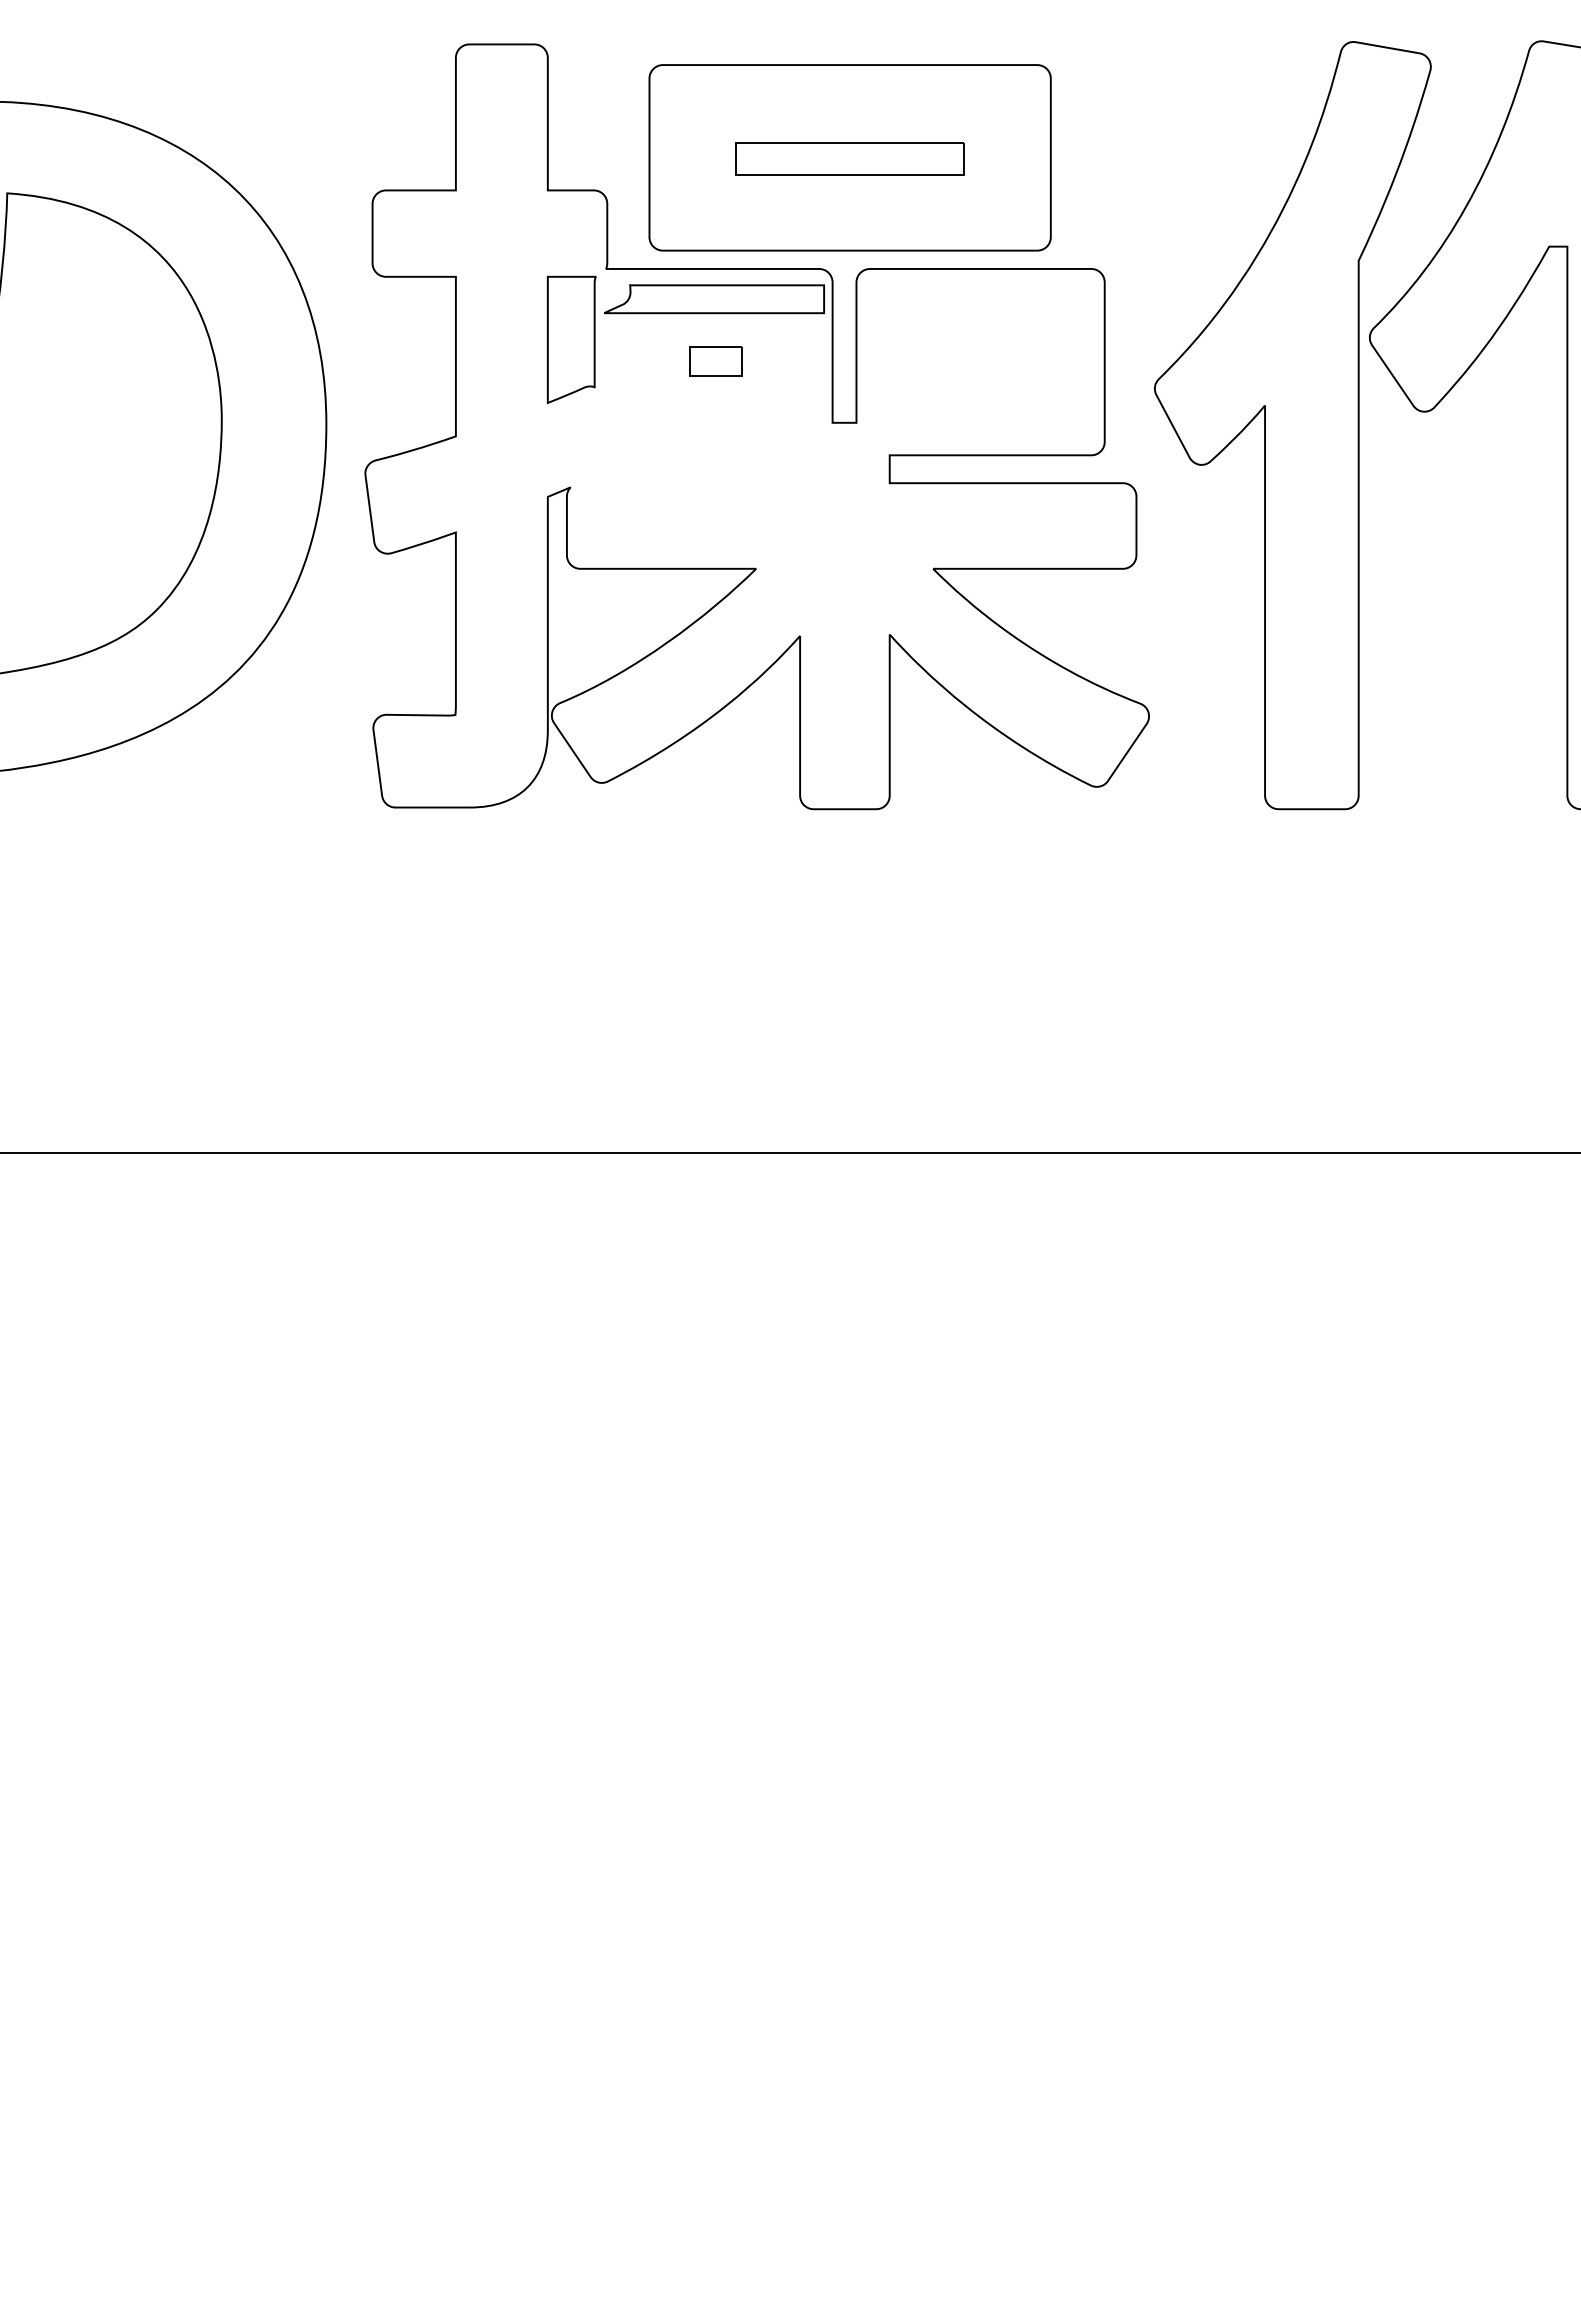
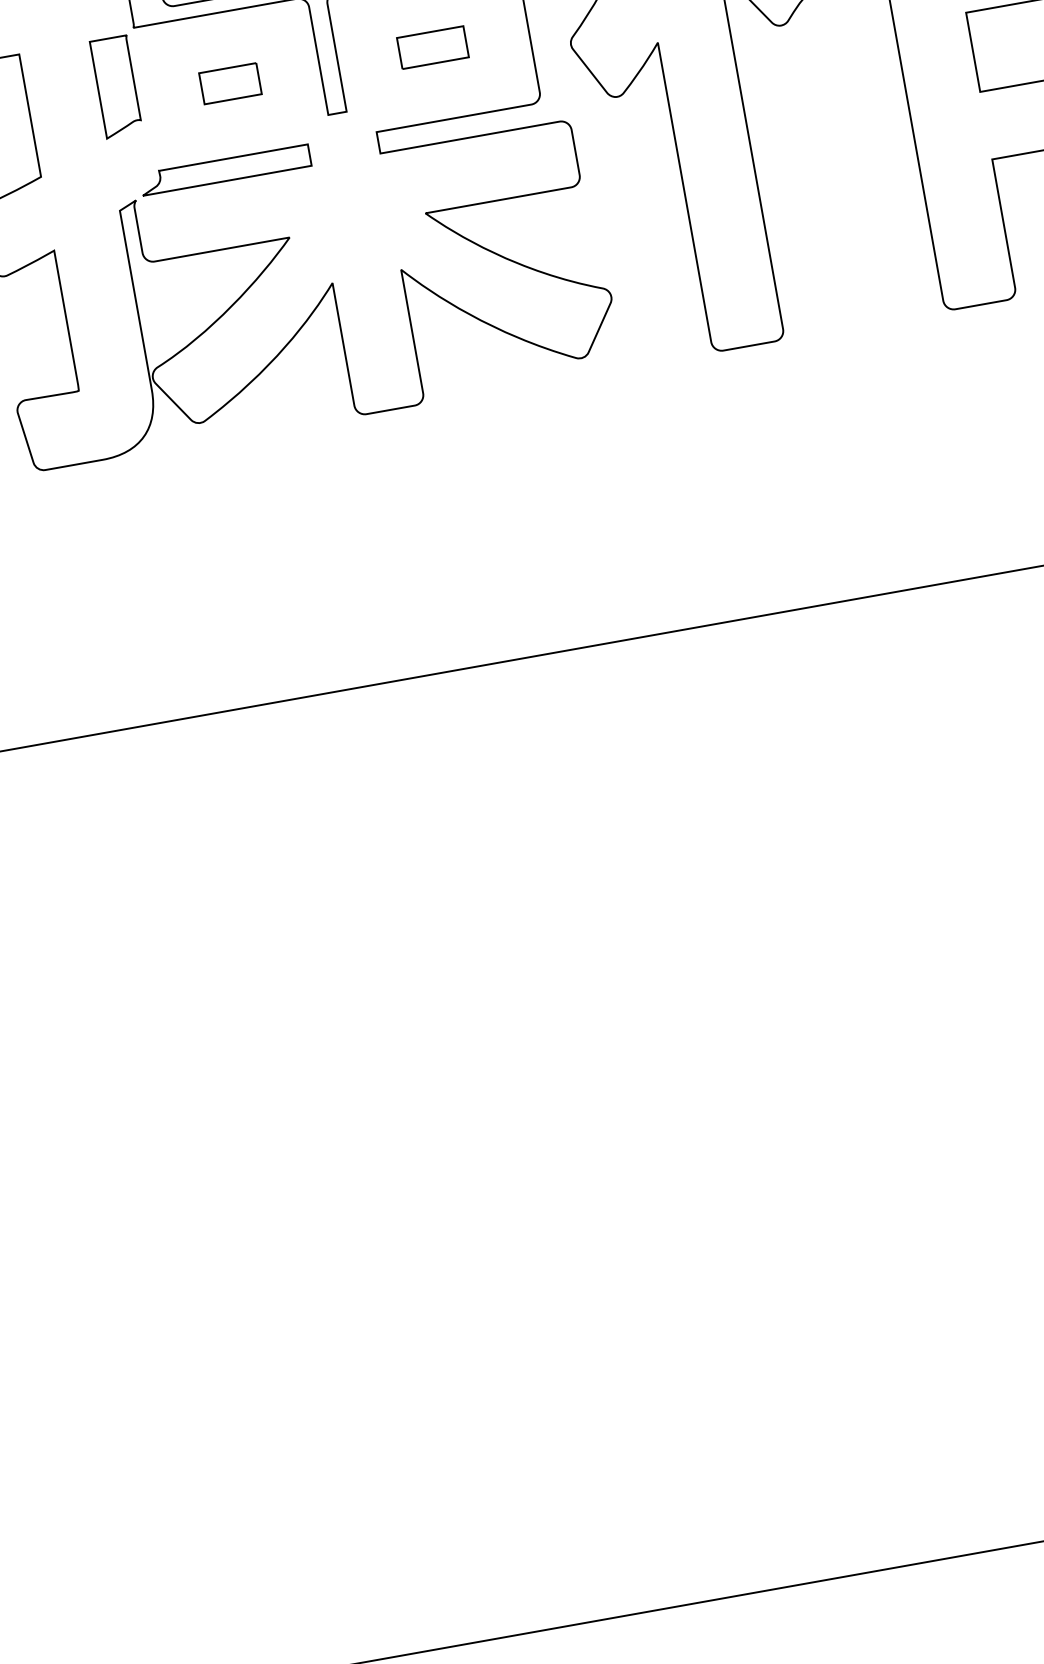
part: (714, 299) -> (225, 170), moved
part: (715, 361) -> (230, 83), size x1.43
part: (979, 361) -> (432, 47), added

